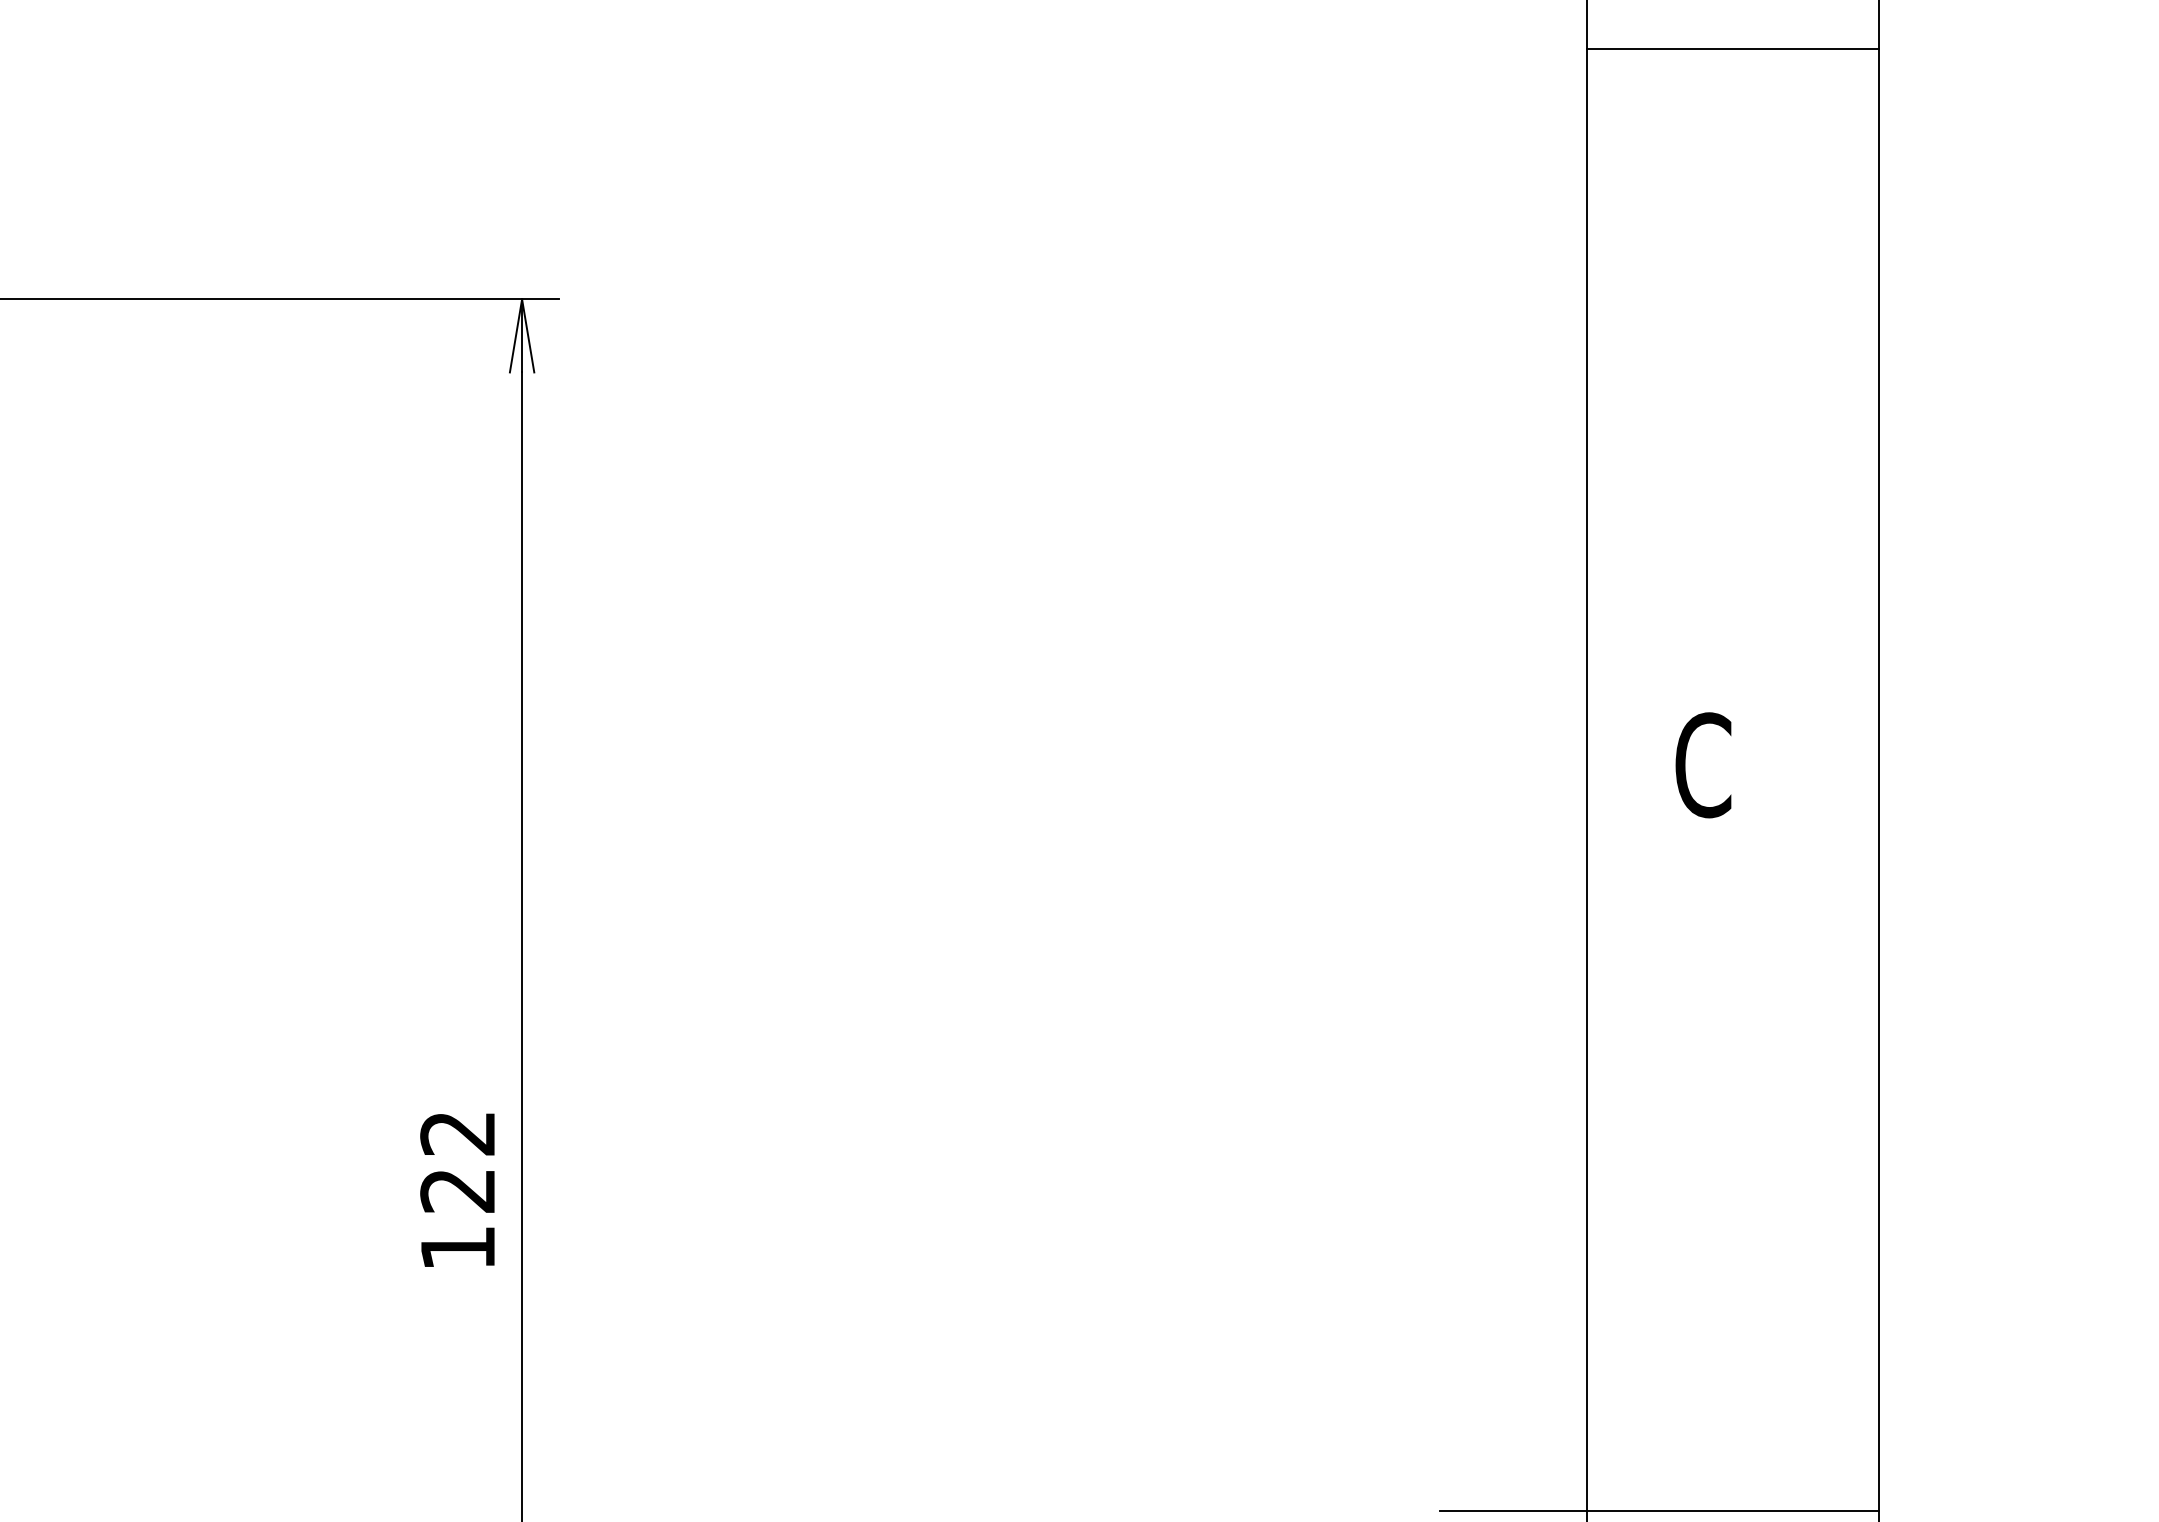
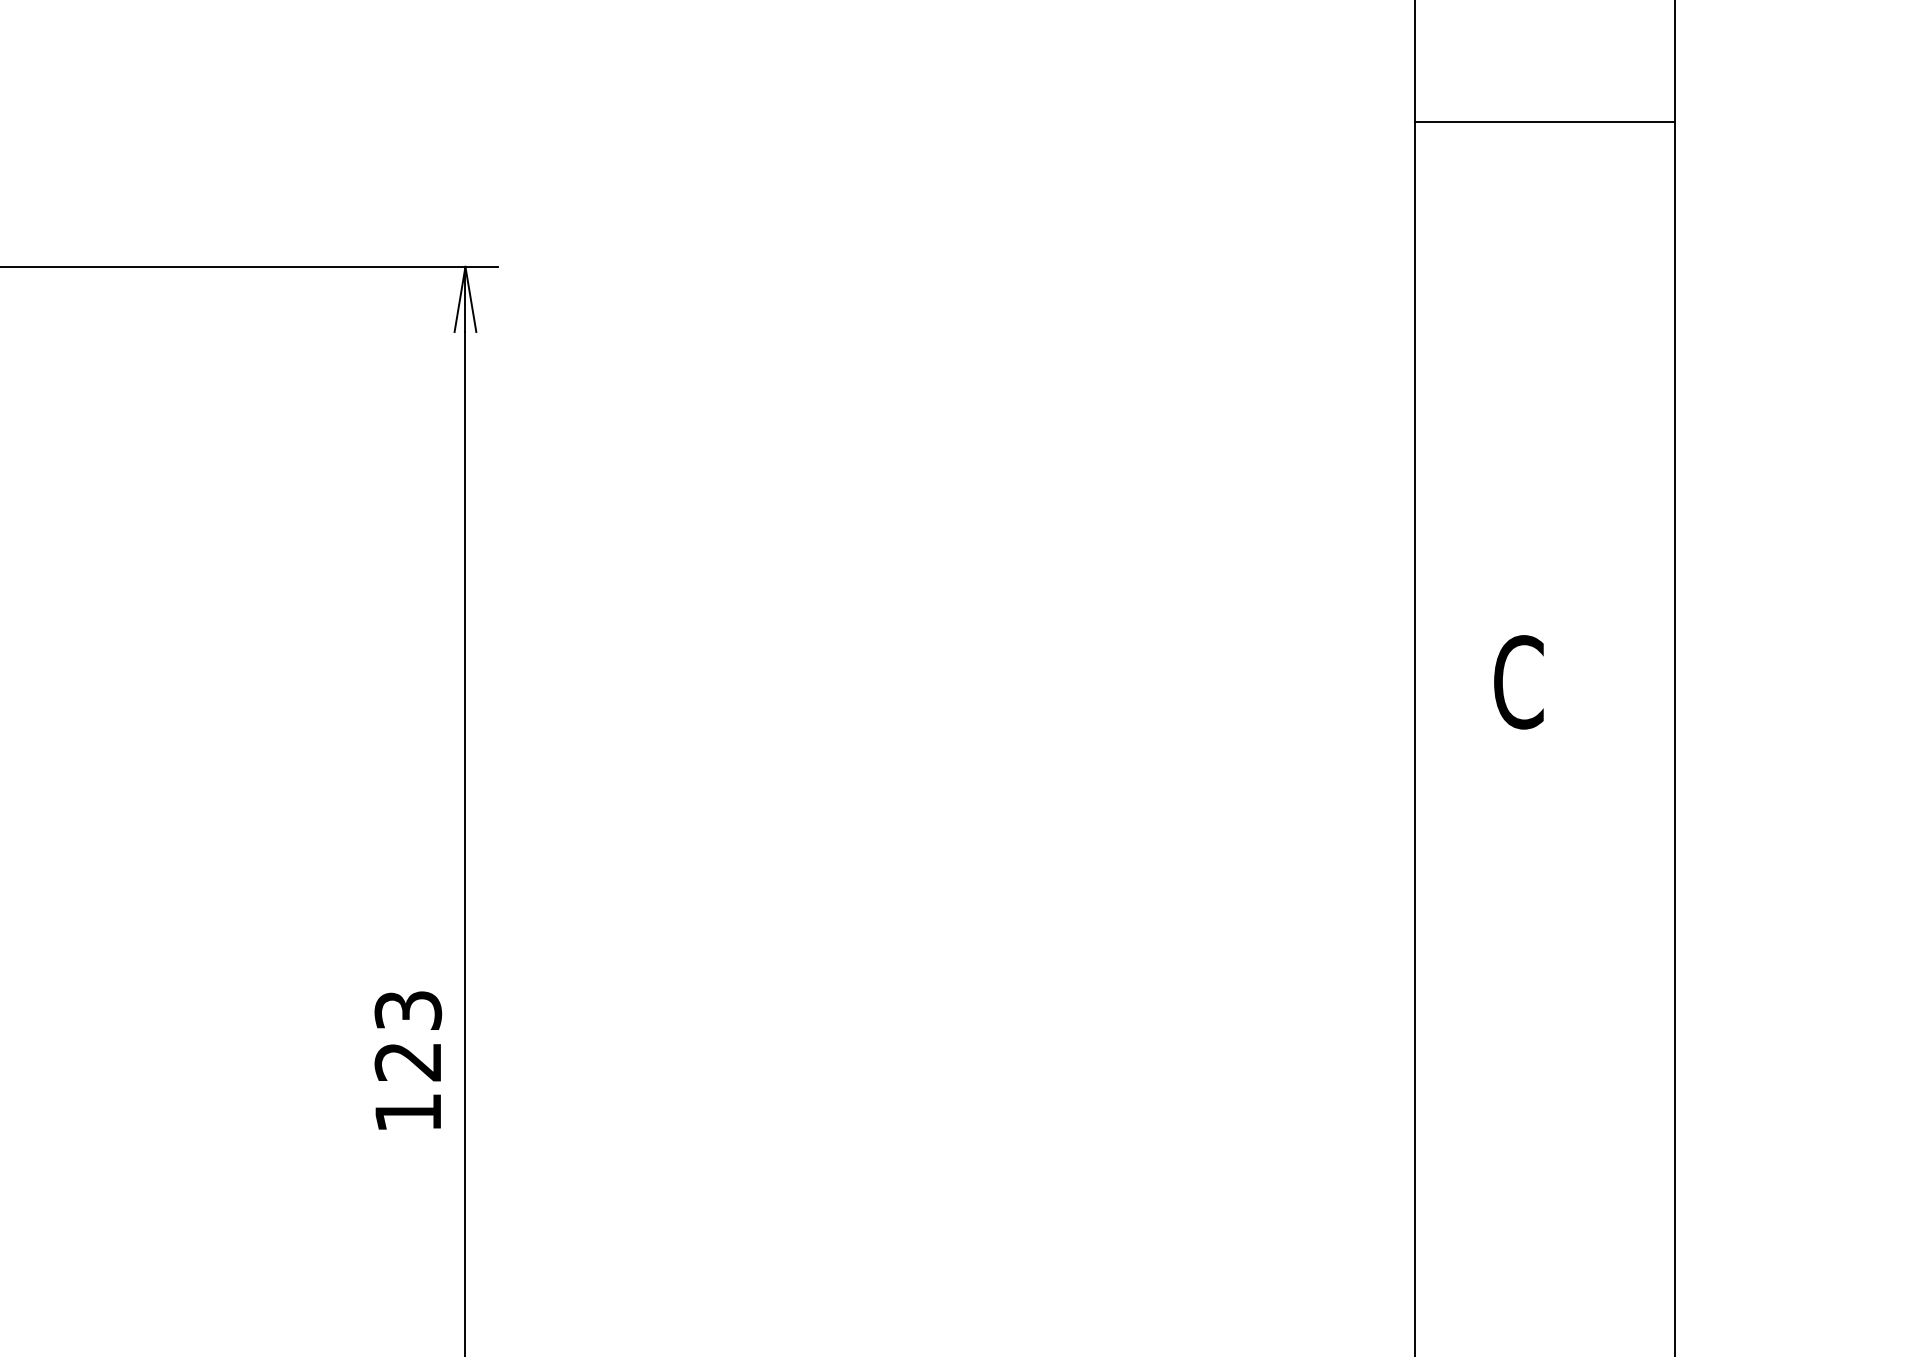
line: (1732, 49) -> (1544, 122), moved
text: (457, 1133) -> (407, 1010), 122 -> 123
line: (1659, 1510) -> (1479, 1346), removed

